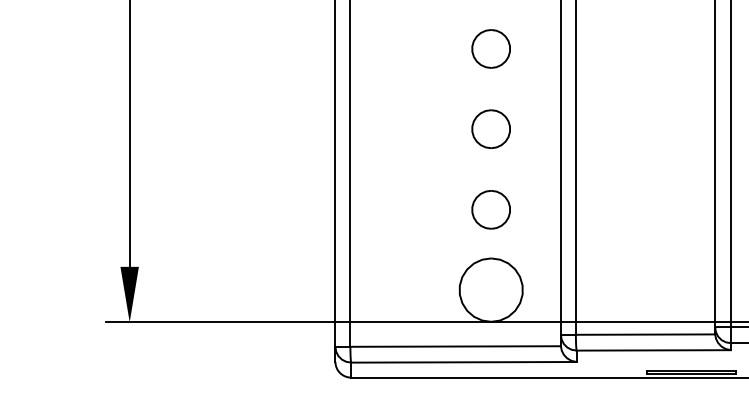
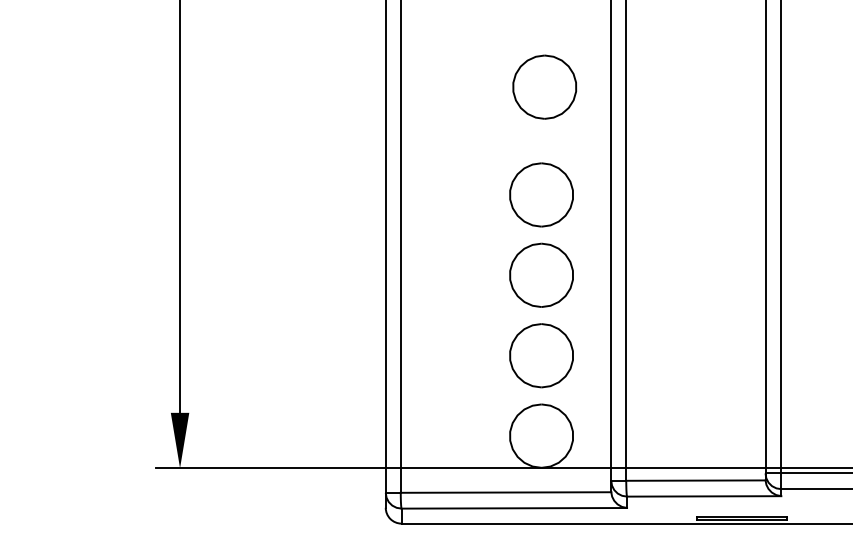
part: (491, 48) -> (541, 194), size x1.67
part: (491, 128) -> (541, 274), size x1.67
part: (491, 209) -> (541, 355), size x1.67

